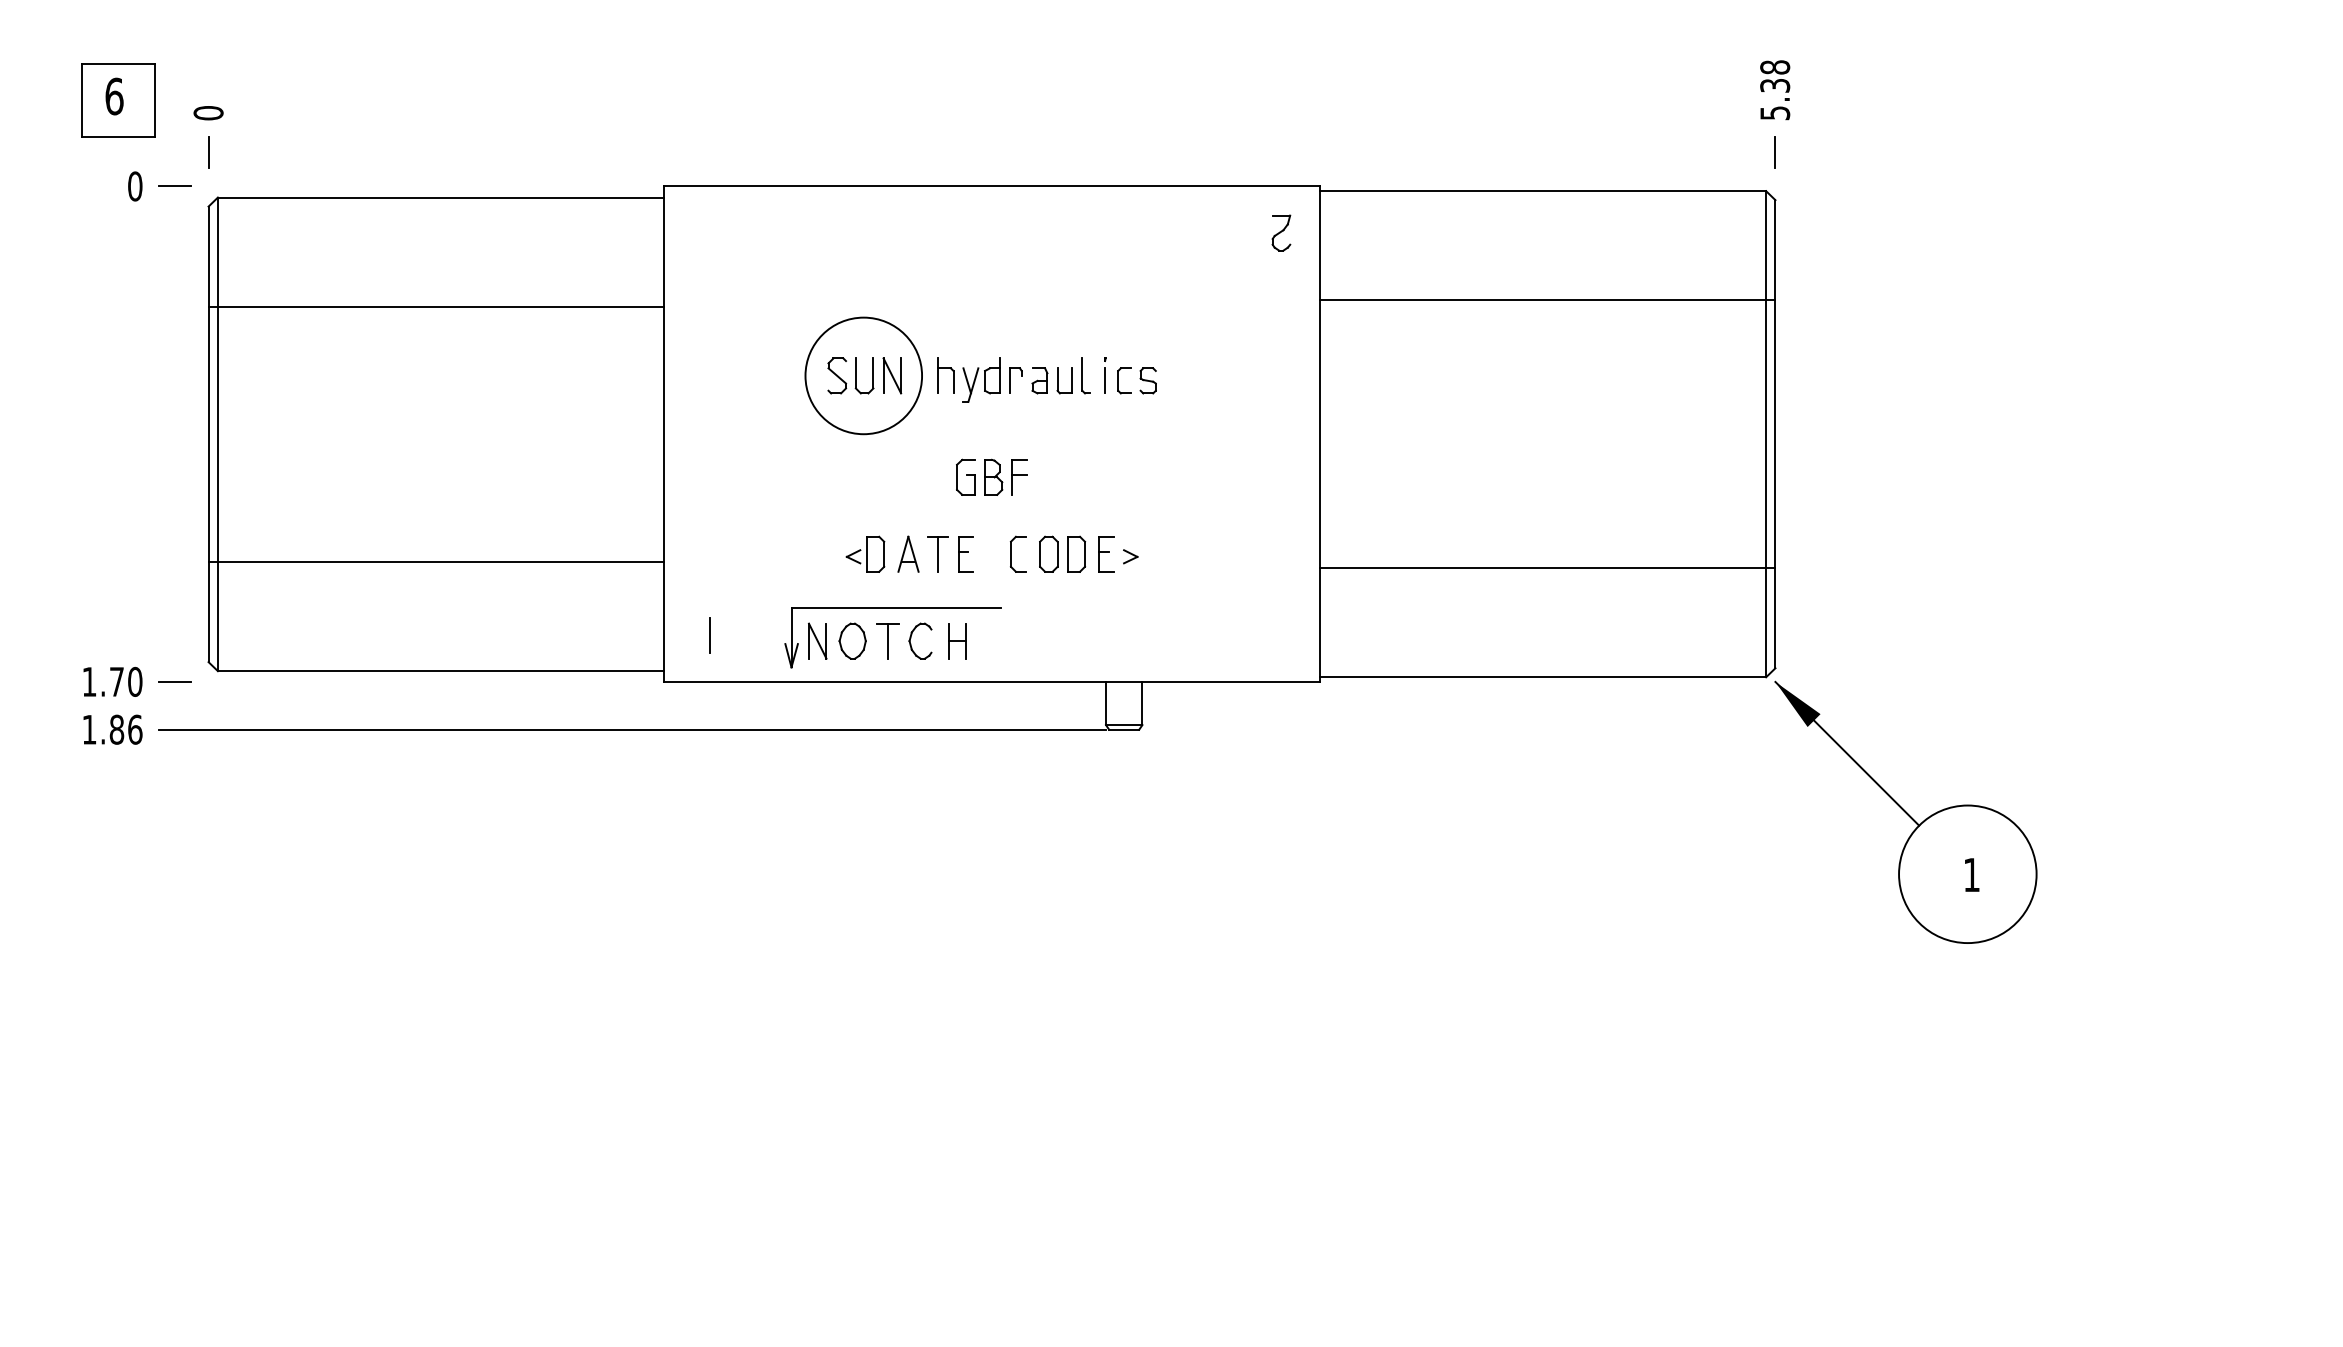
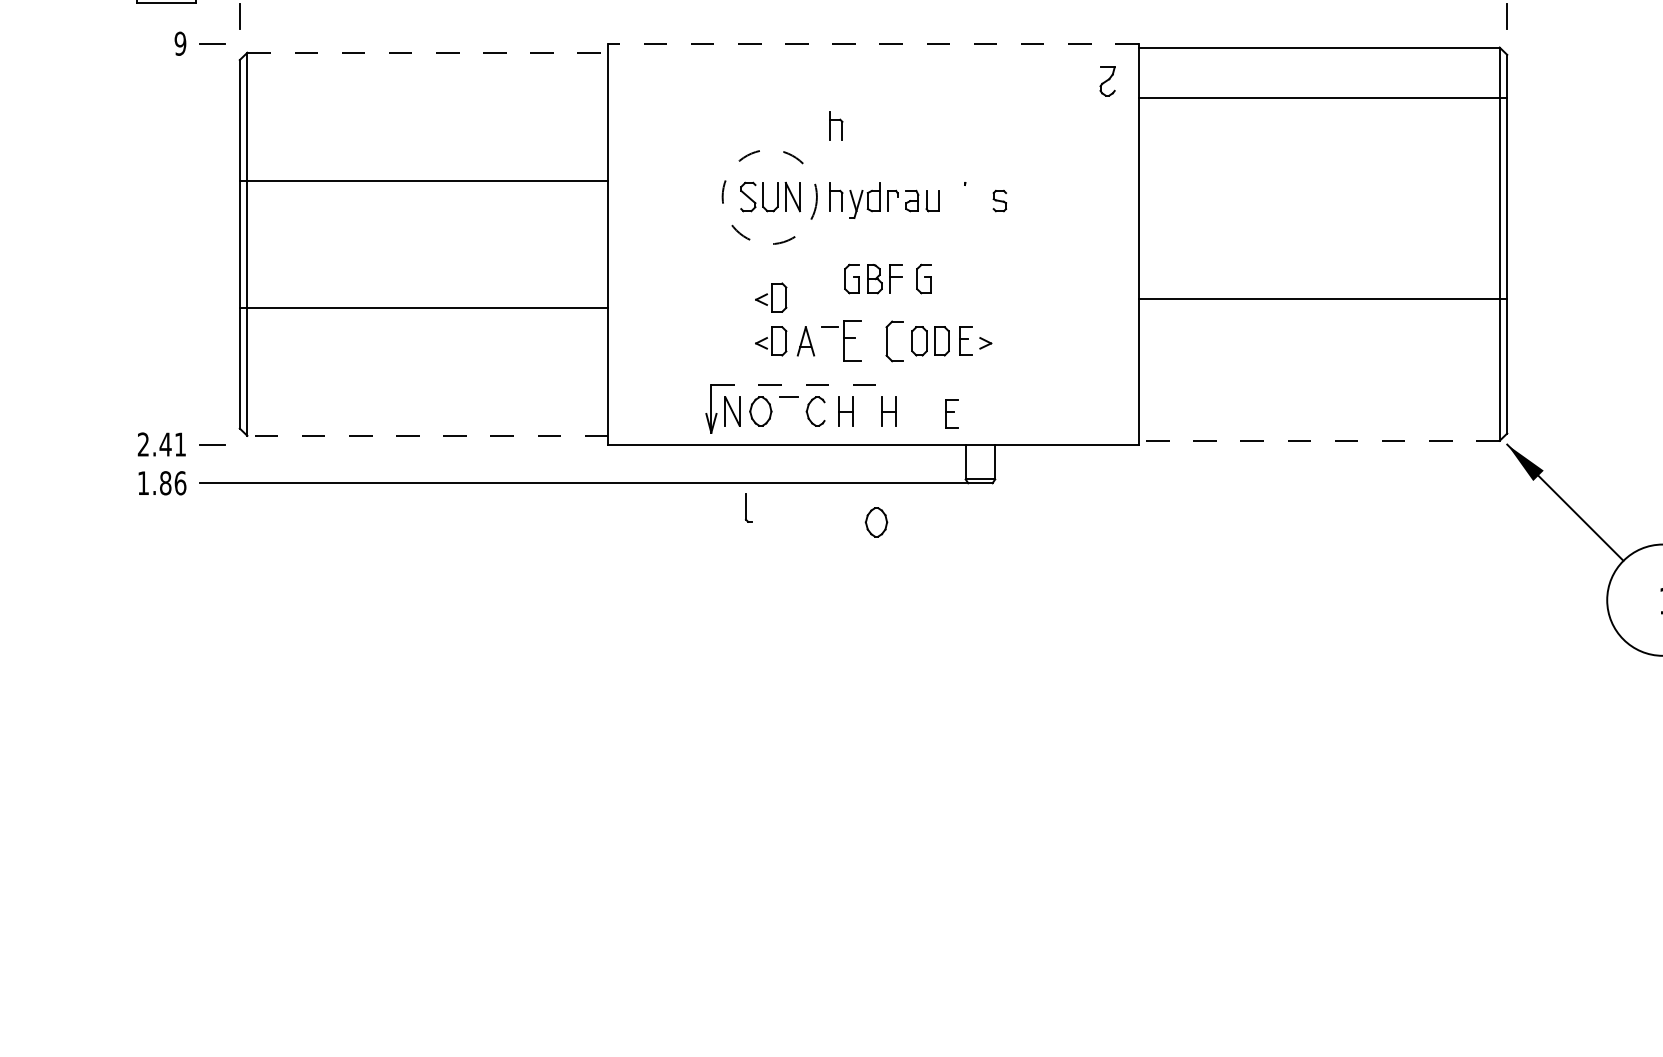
text: (135, 186) -> (180, 43), 0 -> 9
line: (992, 186) -> (873, 43), solid -> dashed
line: (441, 197) -> (428, 52), solid -> dashed
part: (945, 280) -> (835, 119), added
line: (1547, 300) -> (1322, 98), moved
line: (436, 306) -> (424, 180), moved
circle: (863, 375) -> (769, 196), solid -> dashed
part: (1085, 375) -> (748, 507), moved
line: (1105, 380) -> (965, 200), removed
part: (1124, 380) -> (980, 200), removed
part: (1054, 476) -> (924, 278), added
part: (865, 499) -> (771, 297), added
line: (938, 553) -> (830, 340), removed
part: (1017, 553) -> (894, 340), size x1.4
part: (965, 554) -> (852, 341), size x1.4
line: (436, 561) -> (424, 307), moved
line: (1547, 568) -> (1322, 299), moved
line: (896, 607) -> (796, 384), solid -> dashed
line: (709, 634) -> (645, 406), removed
line: (887, 640) -> (788, 411), removed
part: (1010, 641) -> (888, 411), added
part: (1088, 644) -> (951, 414), added
line: (440, 671) -> (427, 436), solid -> dashed
line: (1542, 677) -> (1318, 440), solid -> dashed
text: (112, 681) -> (162, 444), 1.70 -> 2.41
part: (995, 777) -> (876, 521), added

